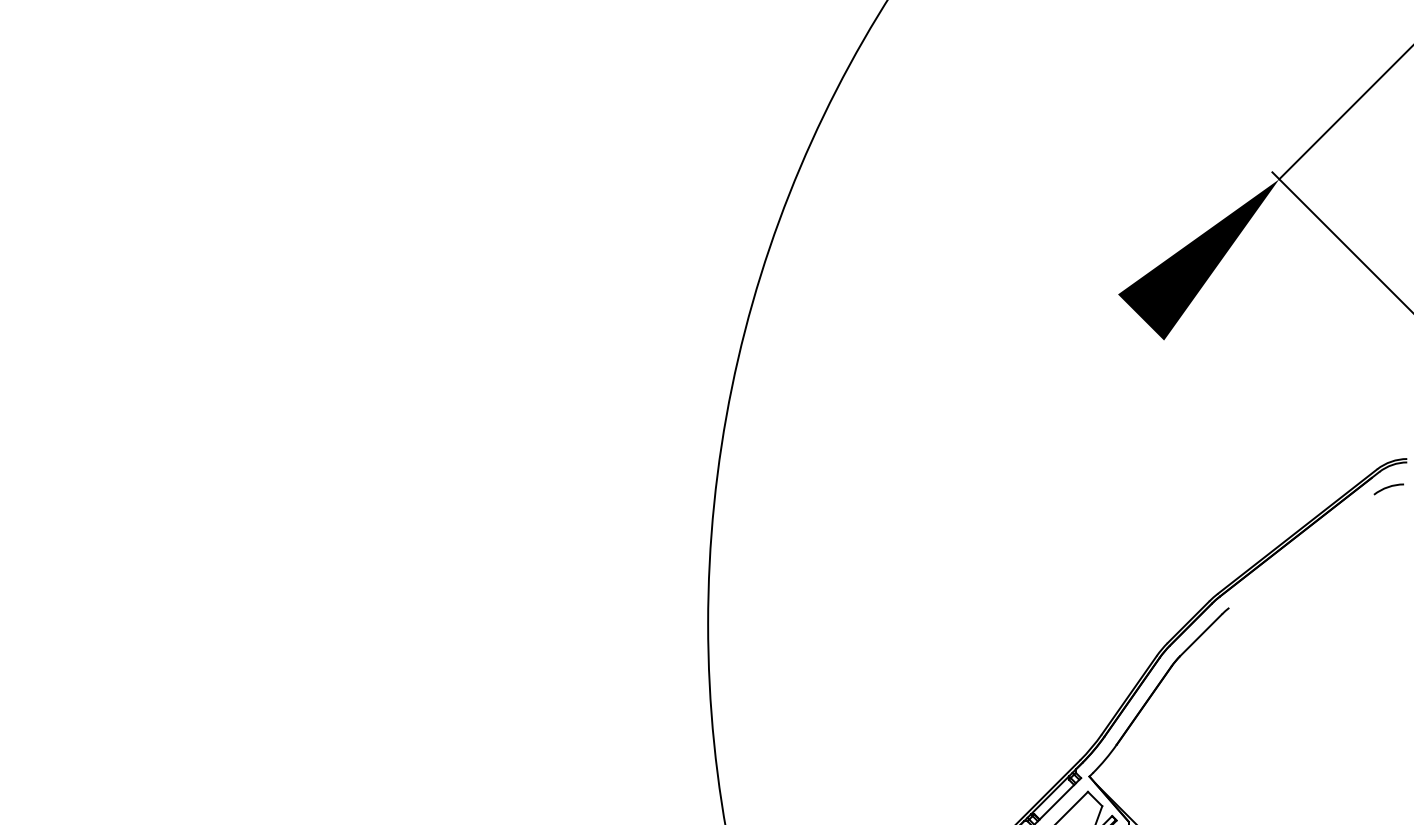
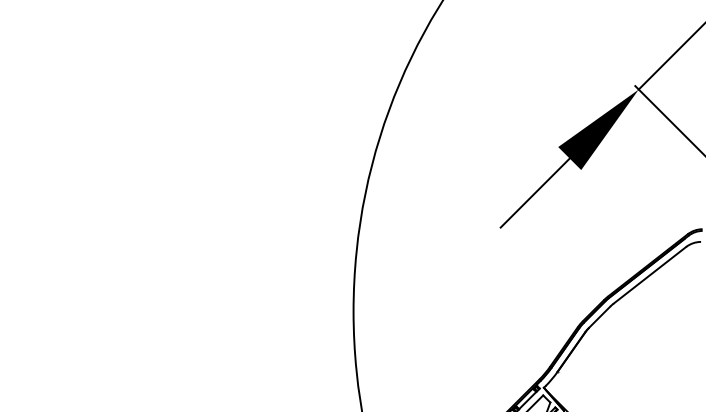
line: (1070, 385) -> (534, 192), added
line: (1300, 551) -> (649, 275), added

